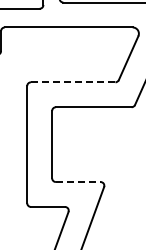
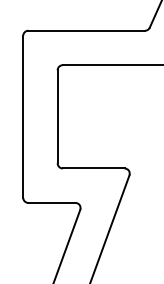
line: (72, 82) -> (85, 30), dashed -> solid
line: (78, 182) -> (94, 169), dashed -> solid

